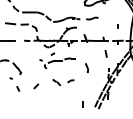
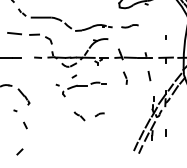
part: (87, 67) -> (125, 77), moved
line: (36, 86) -> (19, 151), moved
line: (82, 104) -> (165, 132), moved

